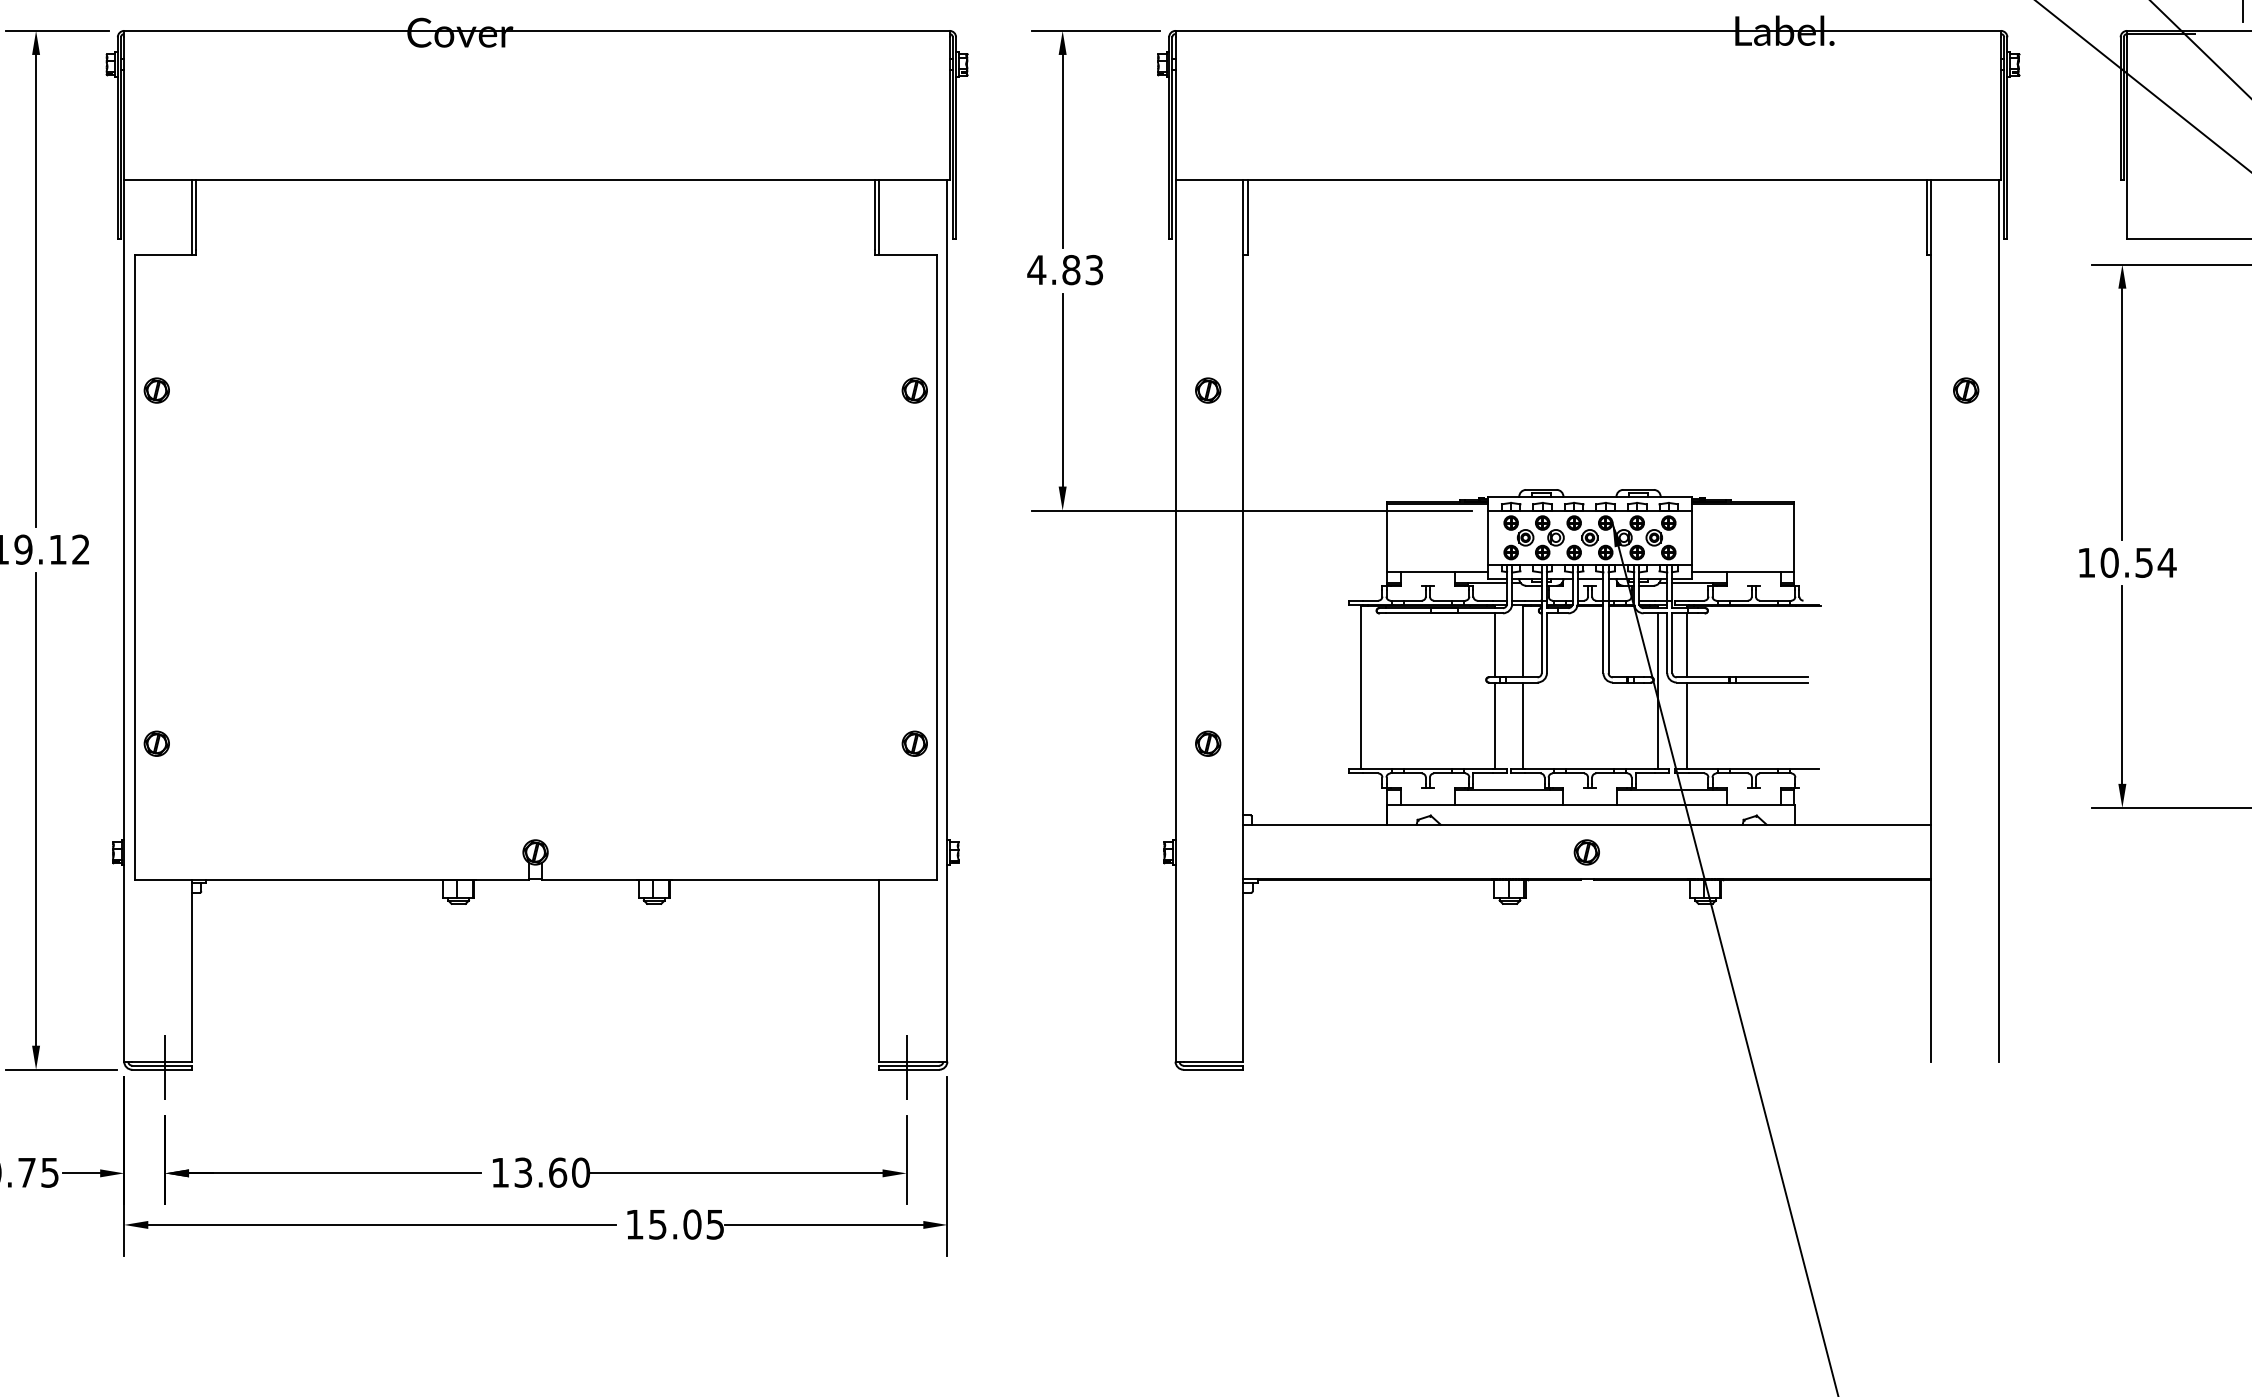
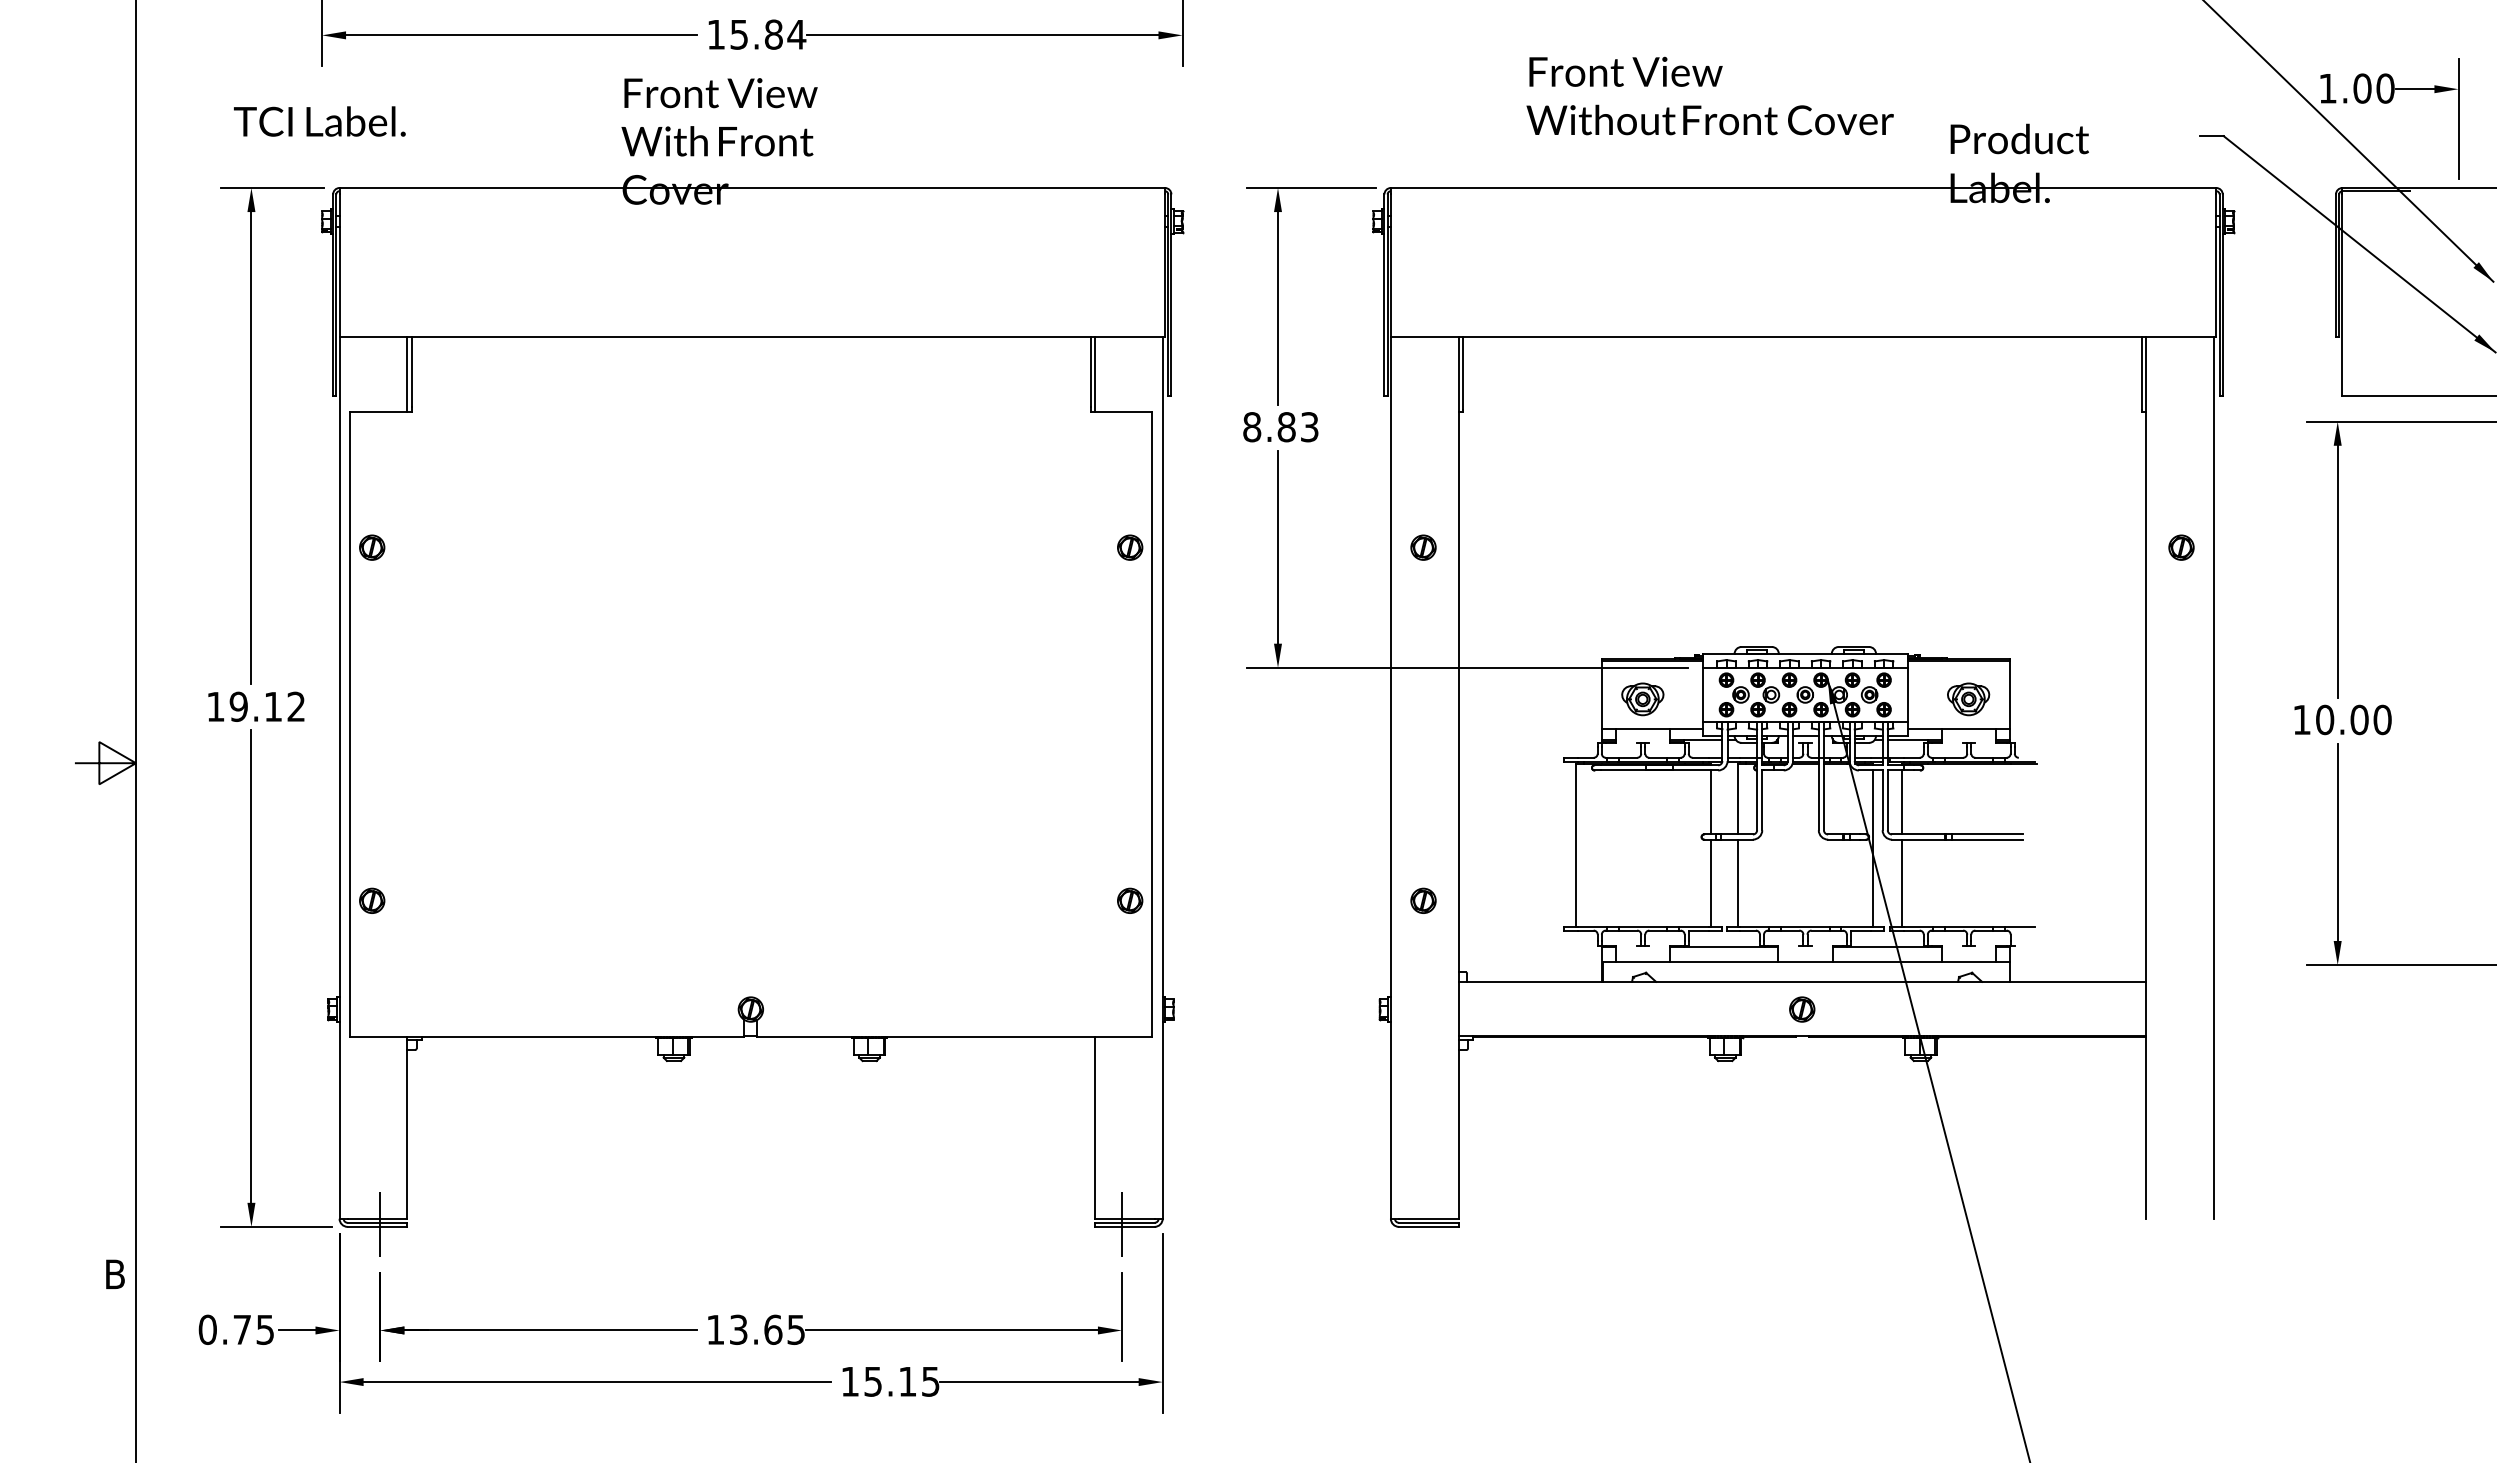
text: (1036, 270) -> (1251, 427), 4.83 -> 8.83
part: (1427, 542) -> (1642, 699), added
part: (1753, 542) -> (1968, 699), added
text: (2156, 562) -> (2371, 719), 10.54 -> 10.00
text: (581, 1172) -> (796, 1329), 13.60 -> 13.65
text: (692, 1224) -> (907, 1381), 15.05 -> 15.15

